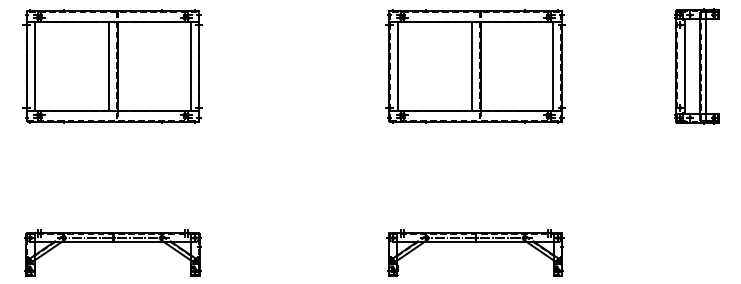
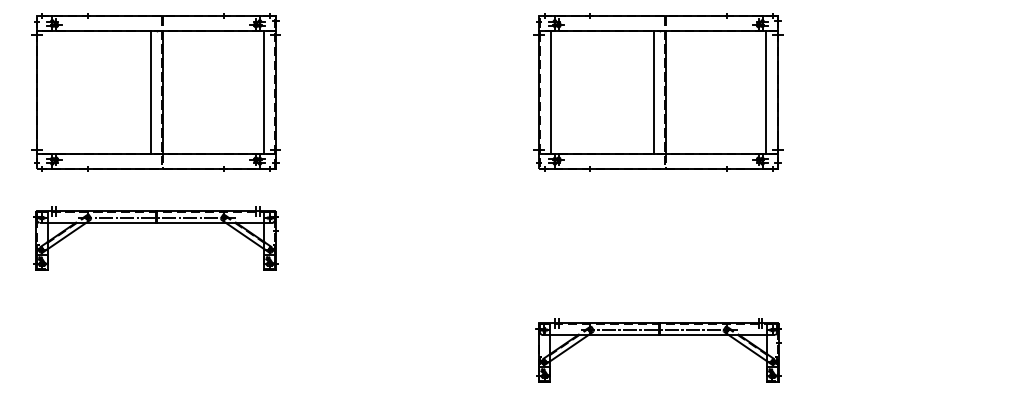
line: (35, 66) -> (48, 92), removed
part: (696, 66) -> (964, 92), removed
part: (112, 241) -> (155, 223), moved

